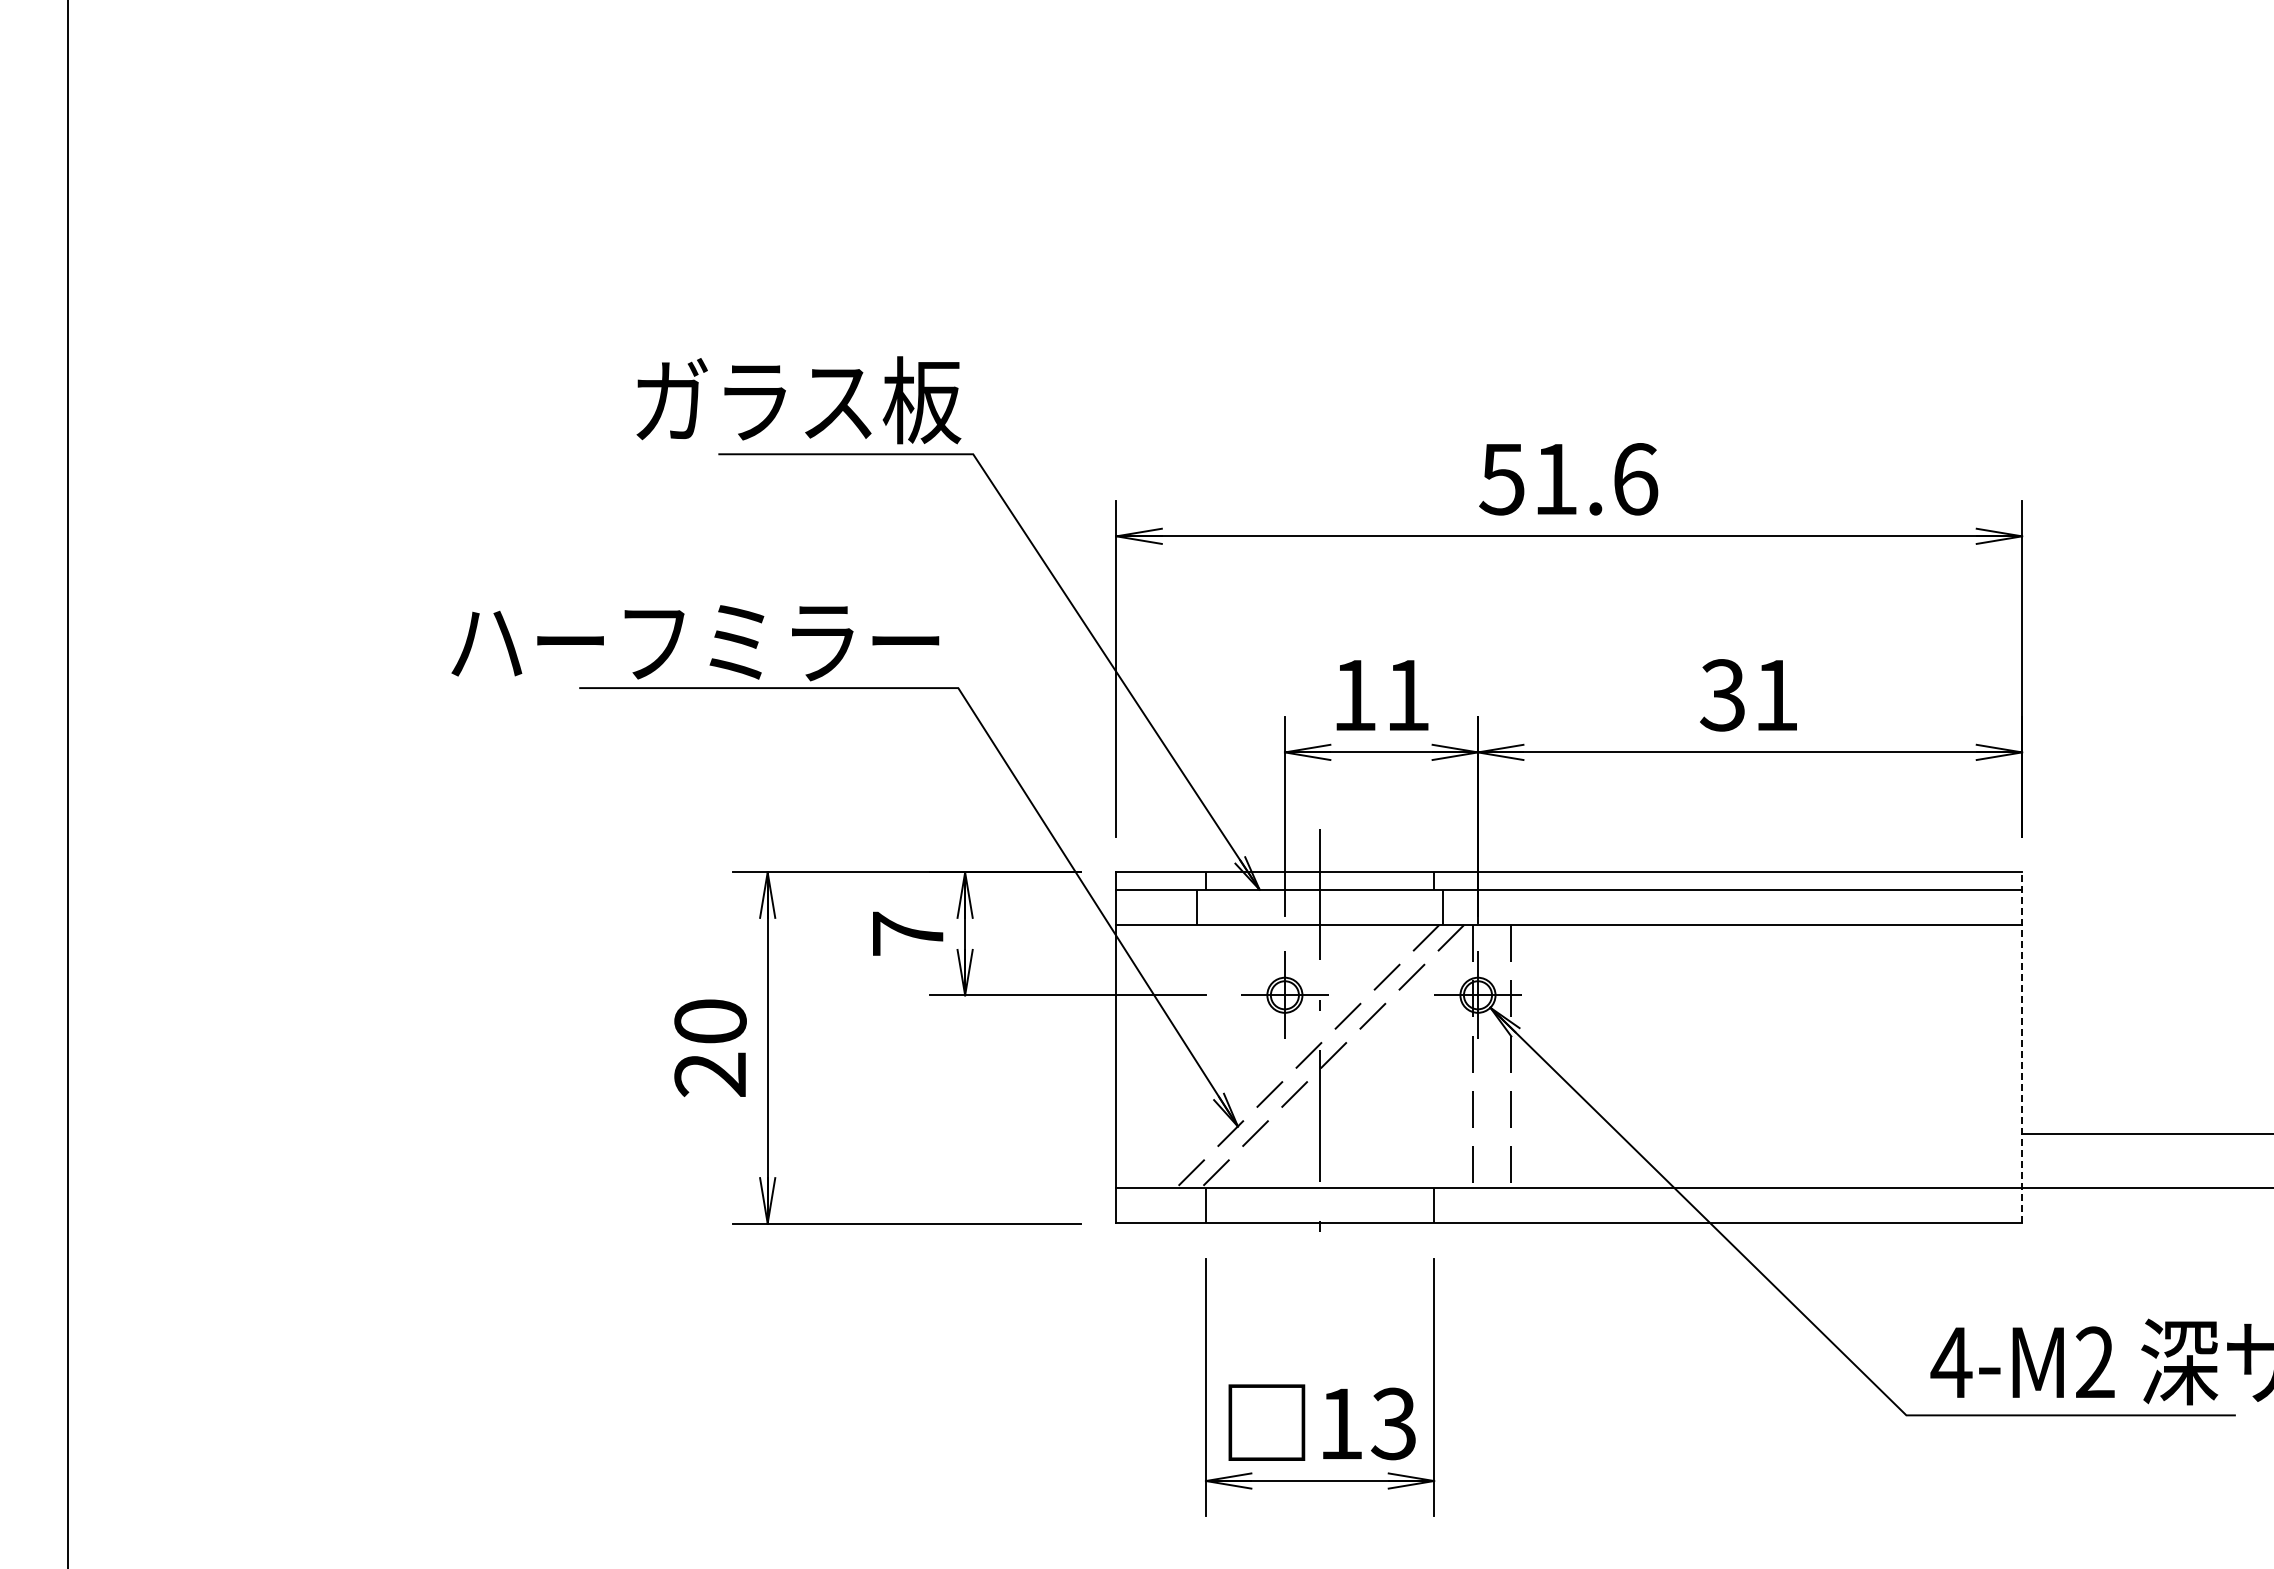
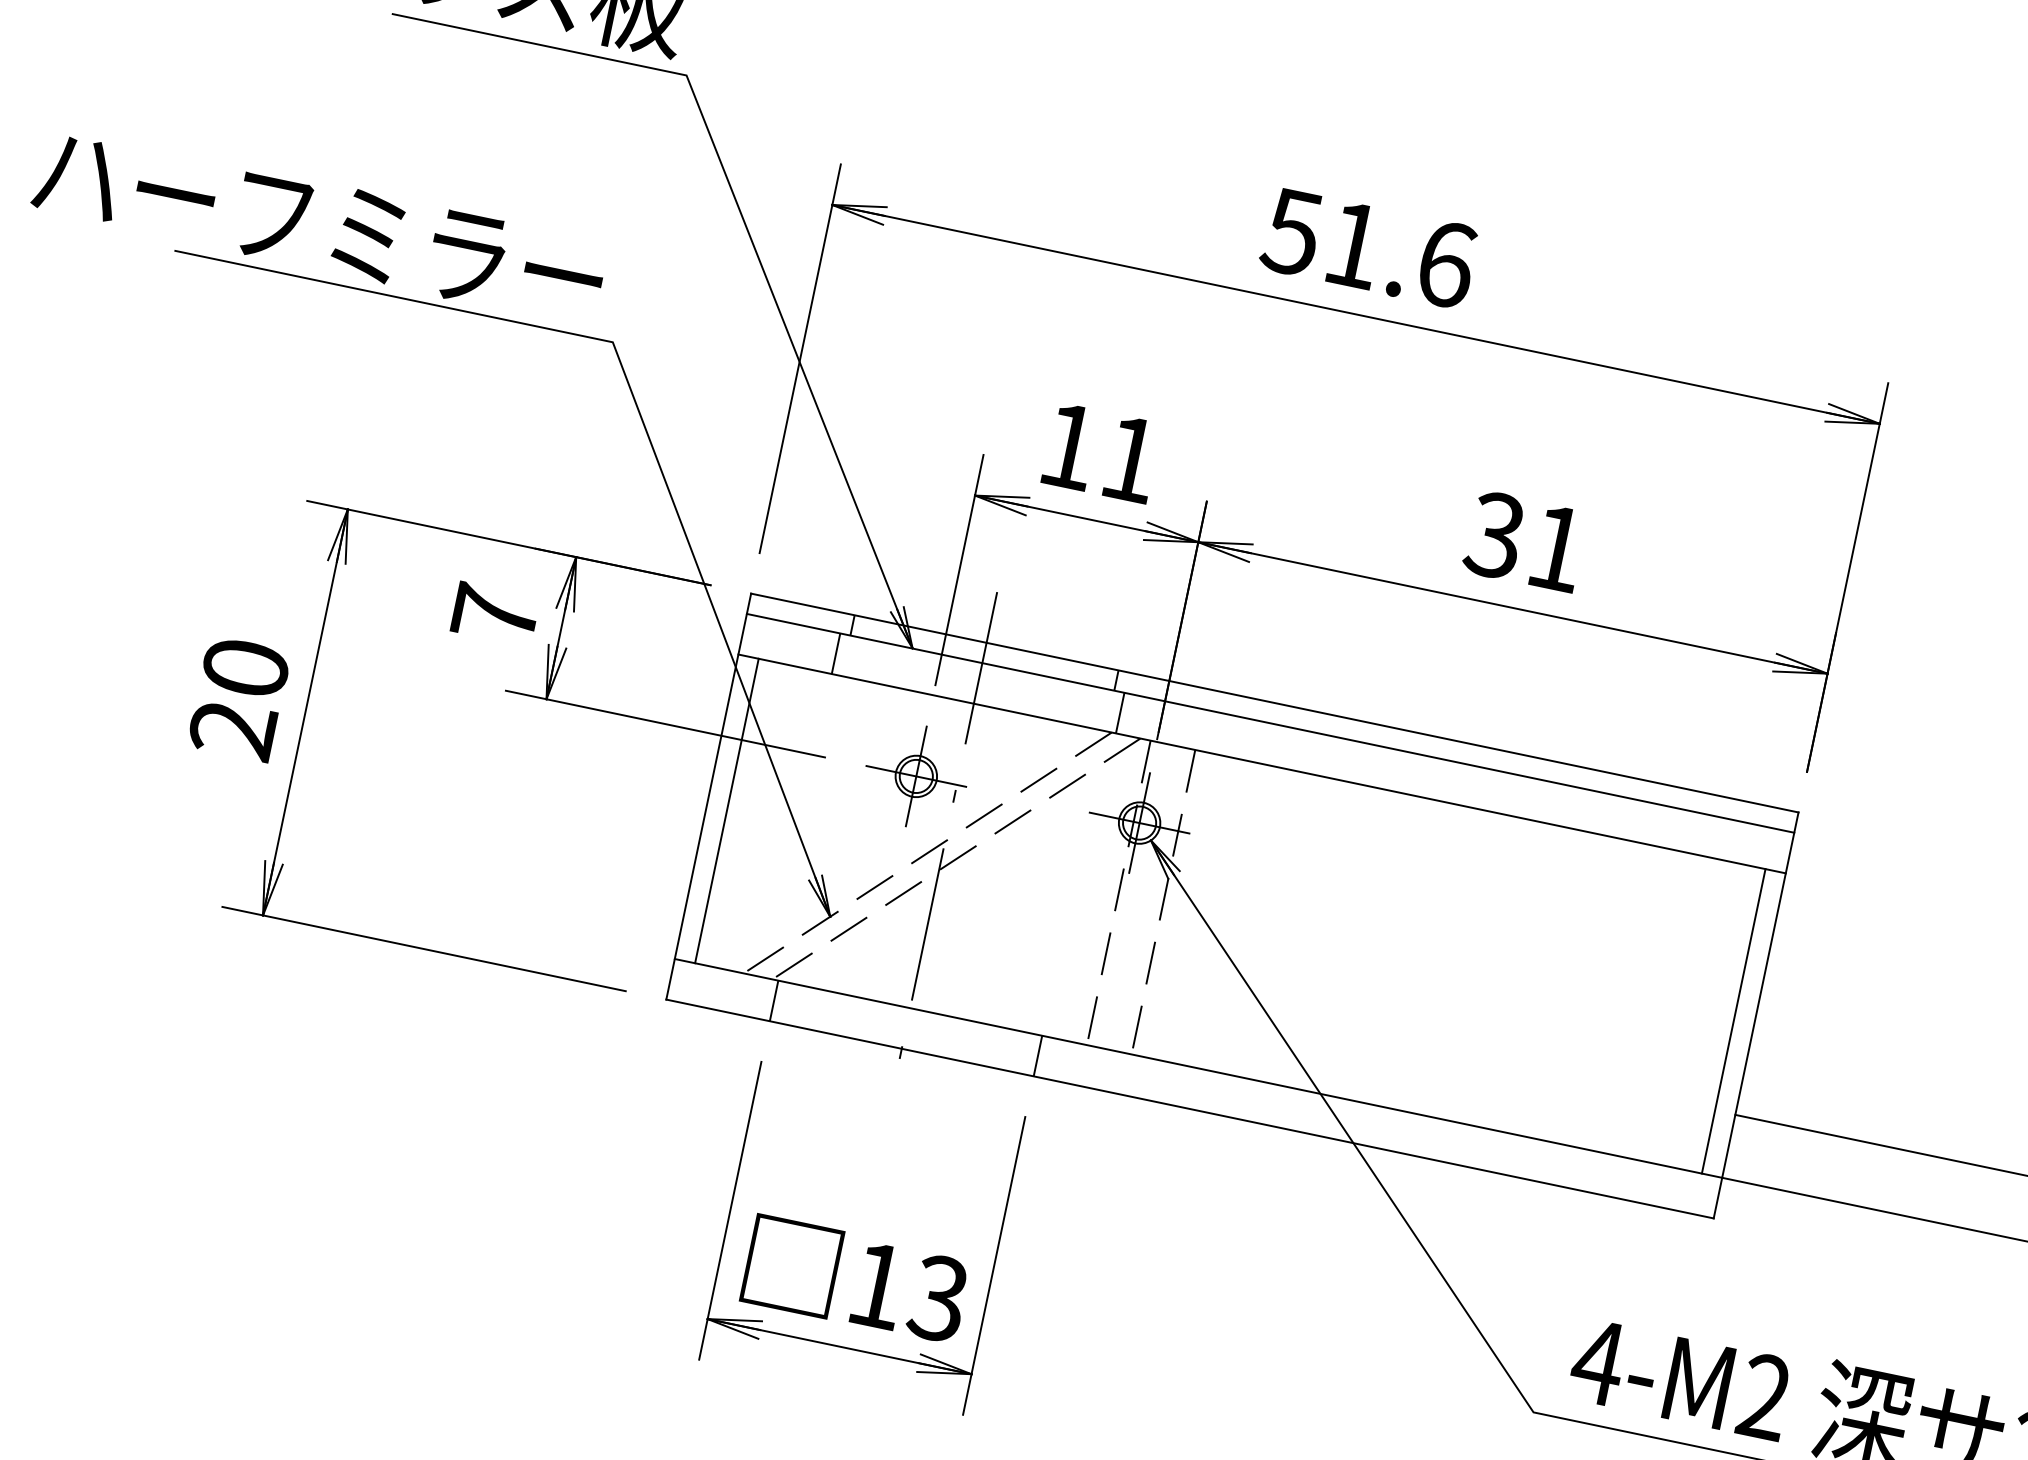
line: (2022, 1047) -> (1756, 1015), dashed -> solid
line: (1133, 1056) -> (726, 810), added
line: (2004, 1056) -> (1733, 1021), added

